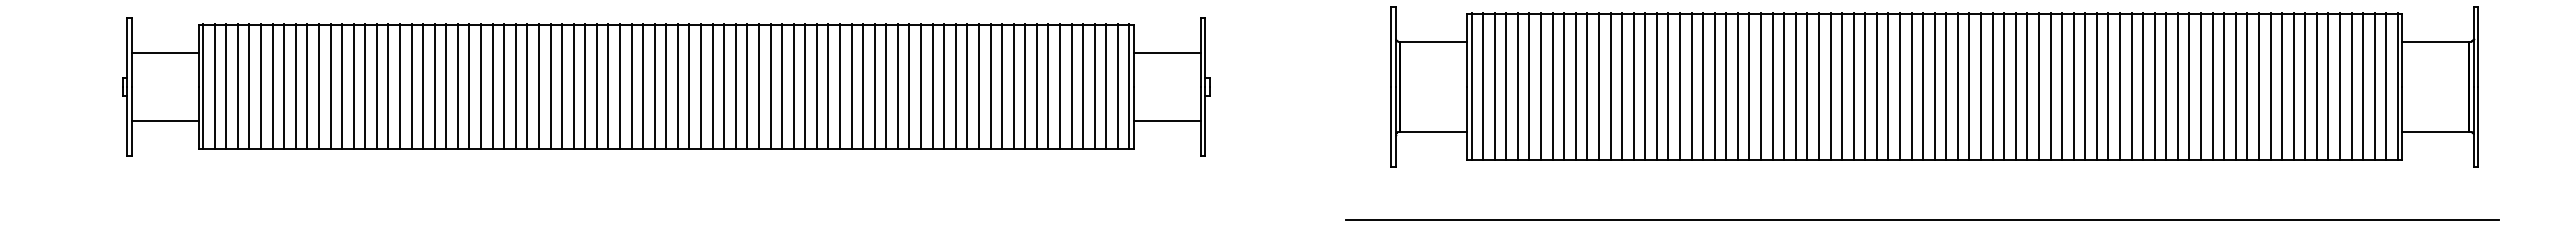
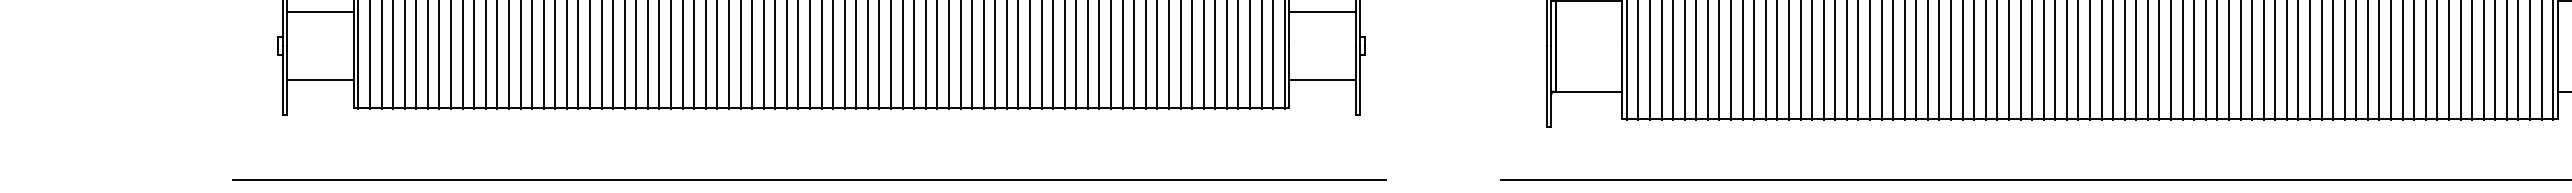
line: (653, 220) -> (808, 180), added

